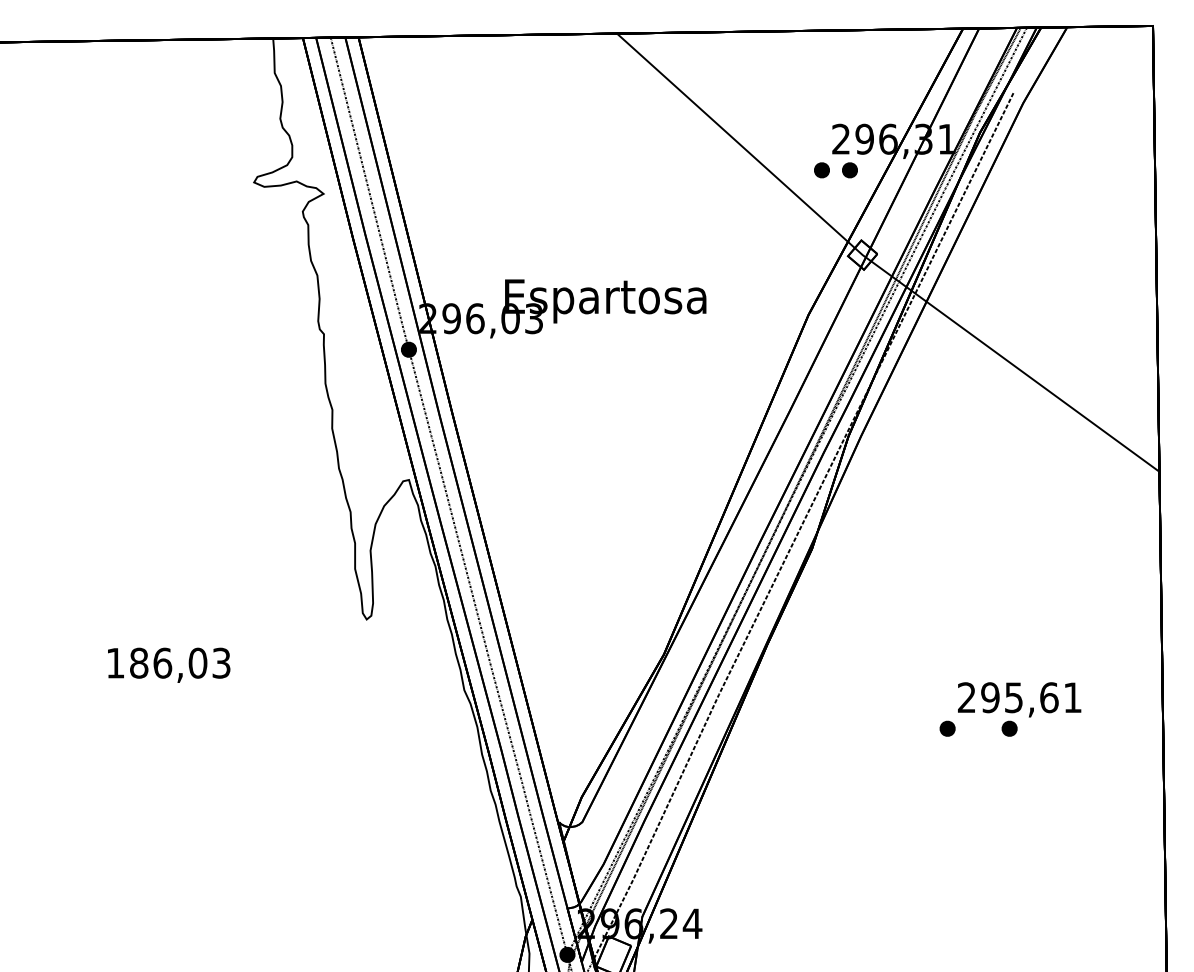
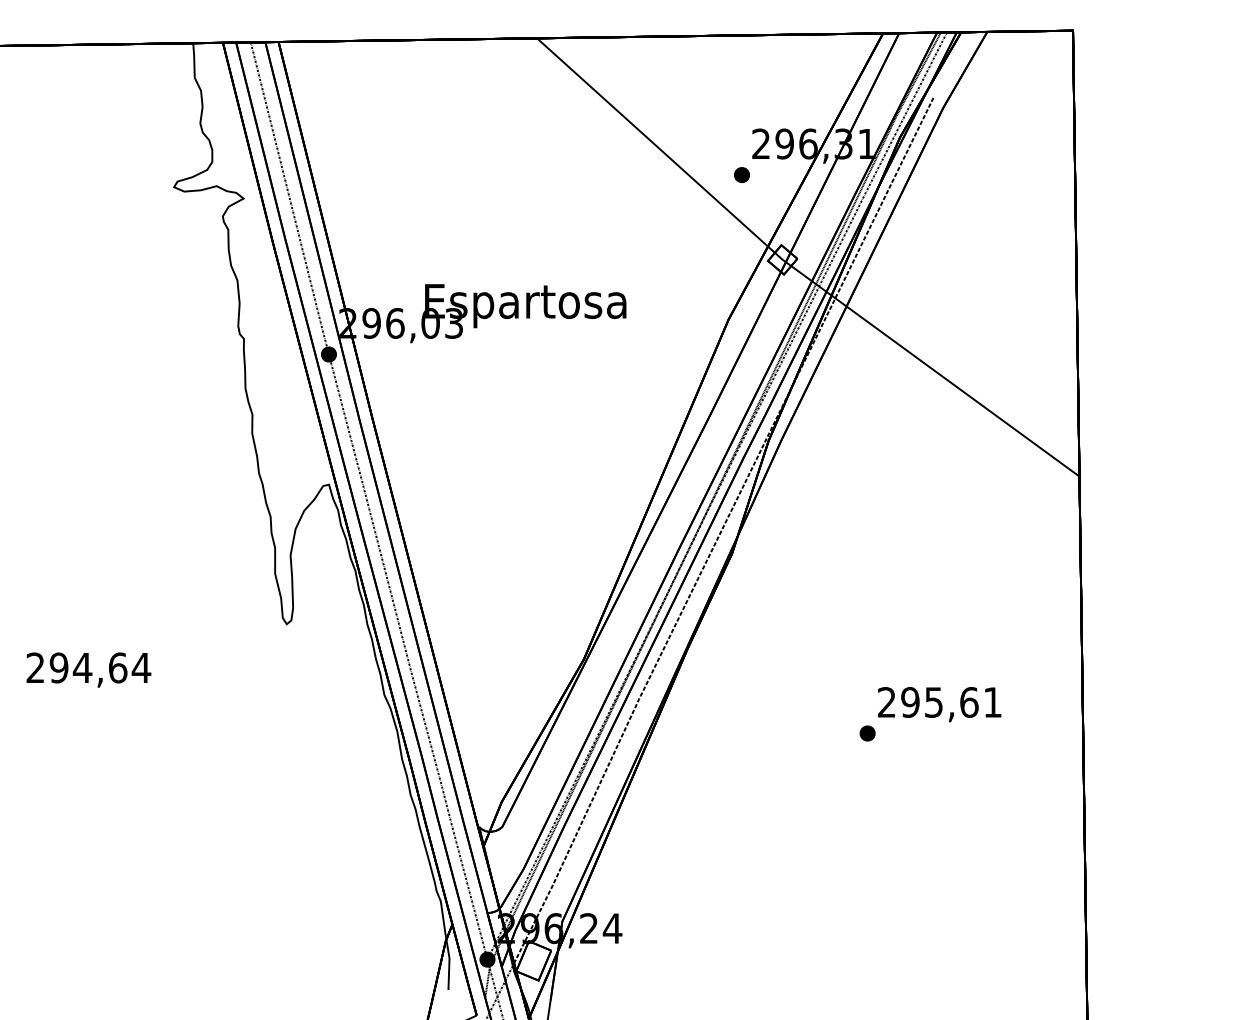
part: (849, 169) -> (769, 174), removed
text: (168, 662) -> (88, 667), 186,03 -> 294,64
part: (1009, 728) -> (929, 733), removed

